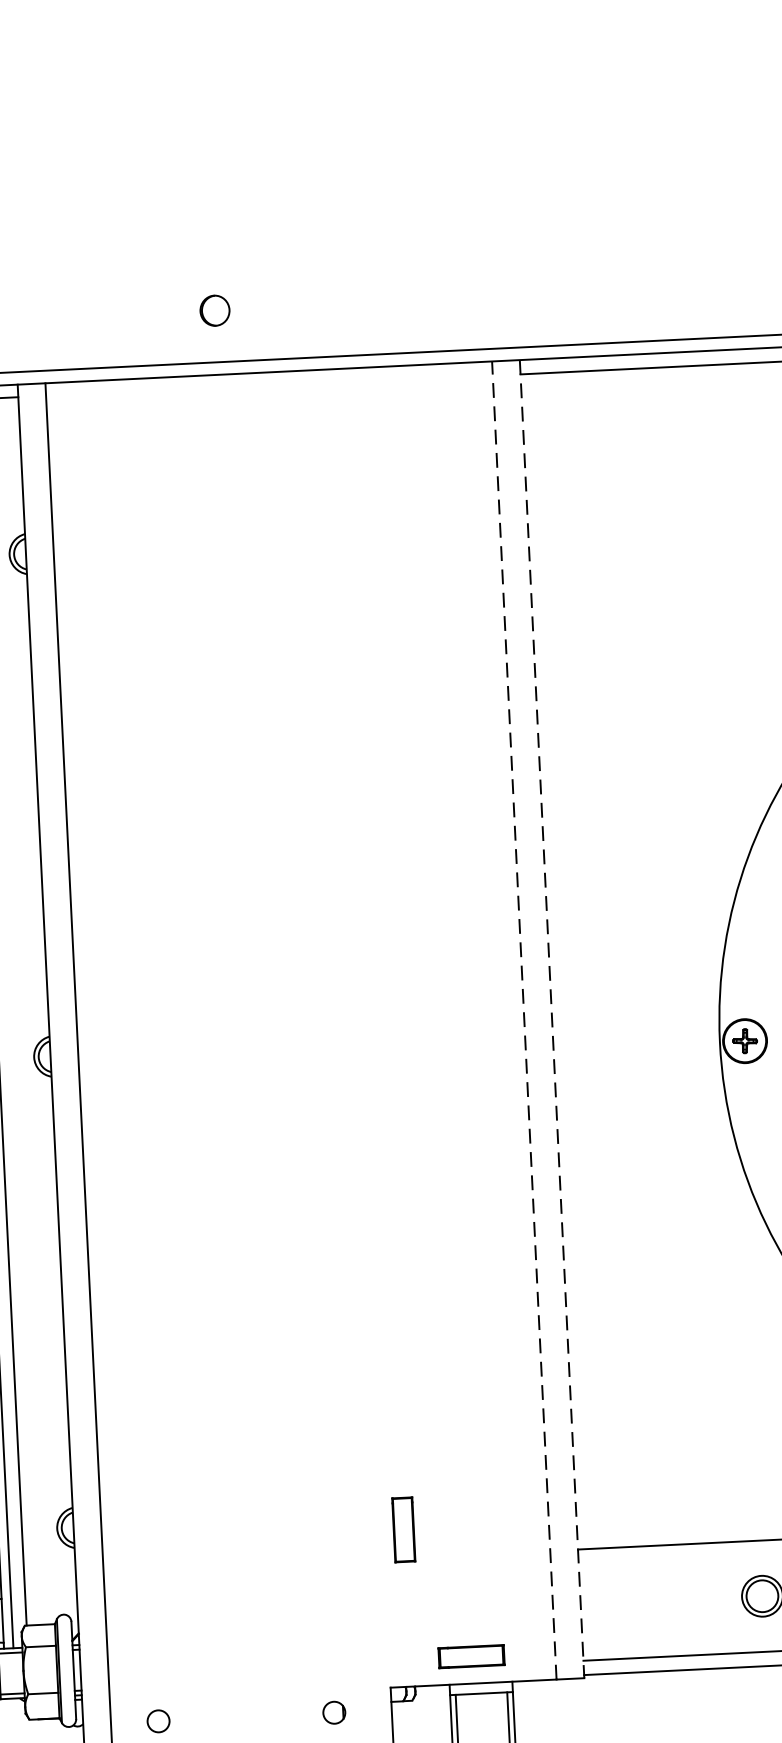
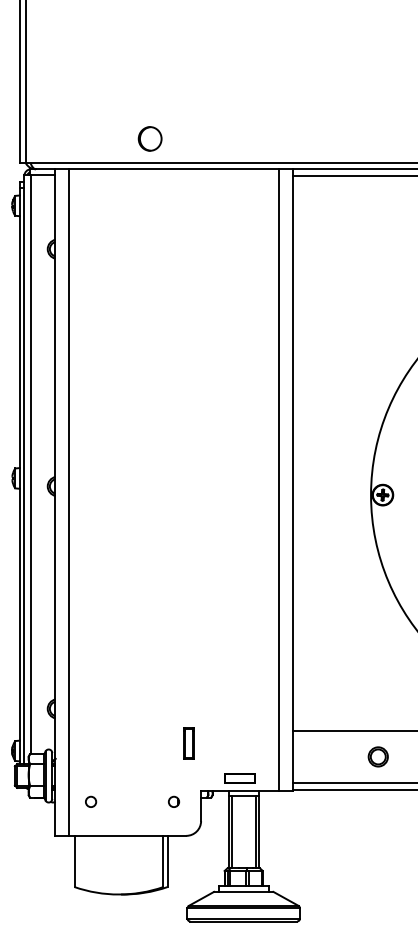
part: (213, 309) -> (149, 138), size x1.67
line: (524, 1018) -> (279, 479), dashed -> solid
line: (552, 1019) -> (292, 480), dashed -> solid
part: (402, 1530) -> (188, 743), moved

